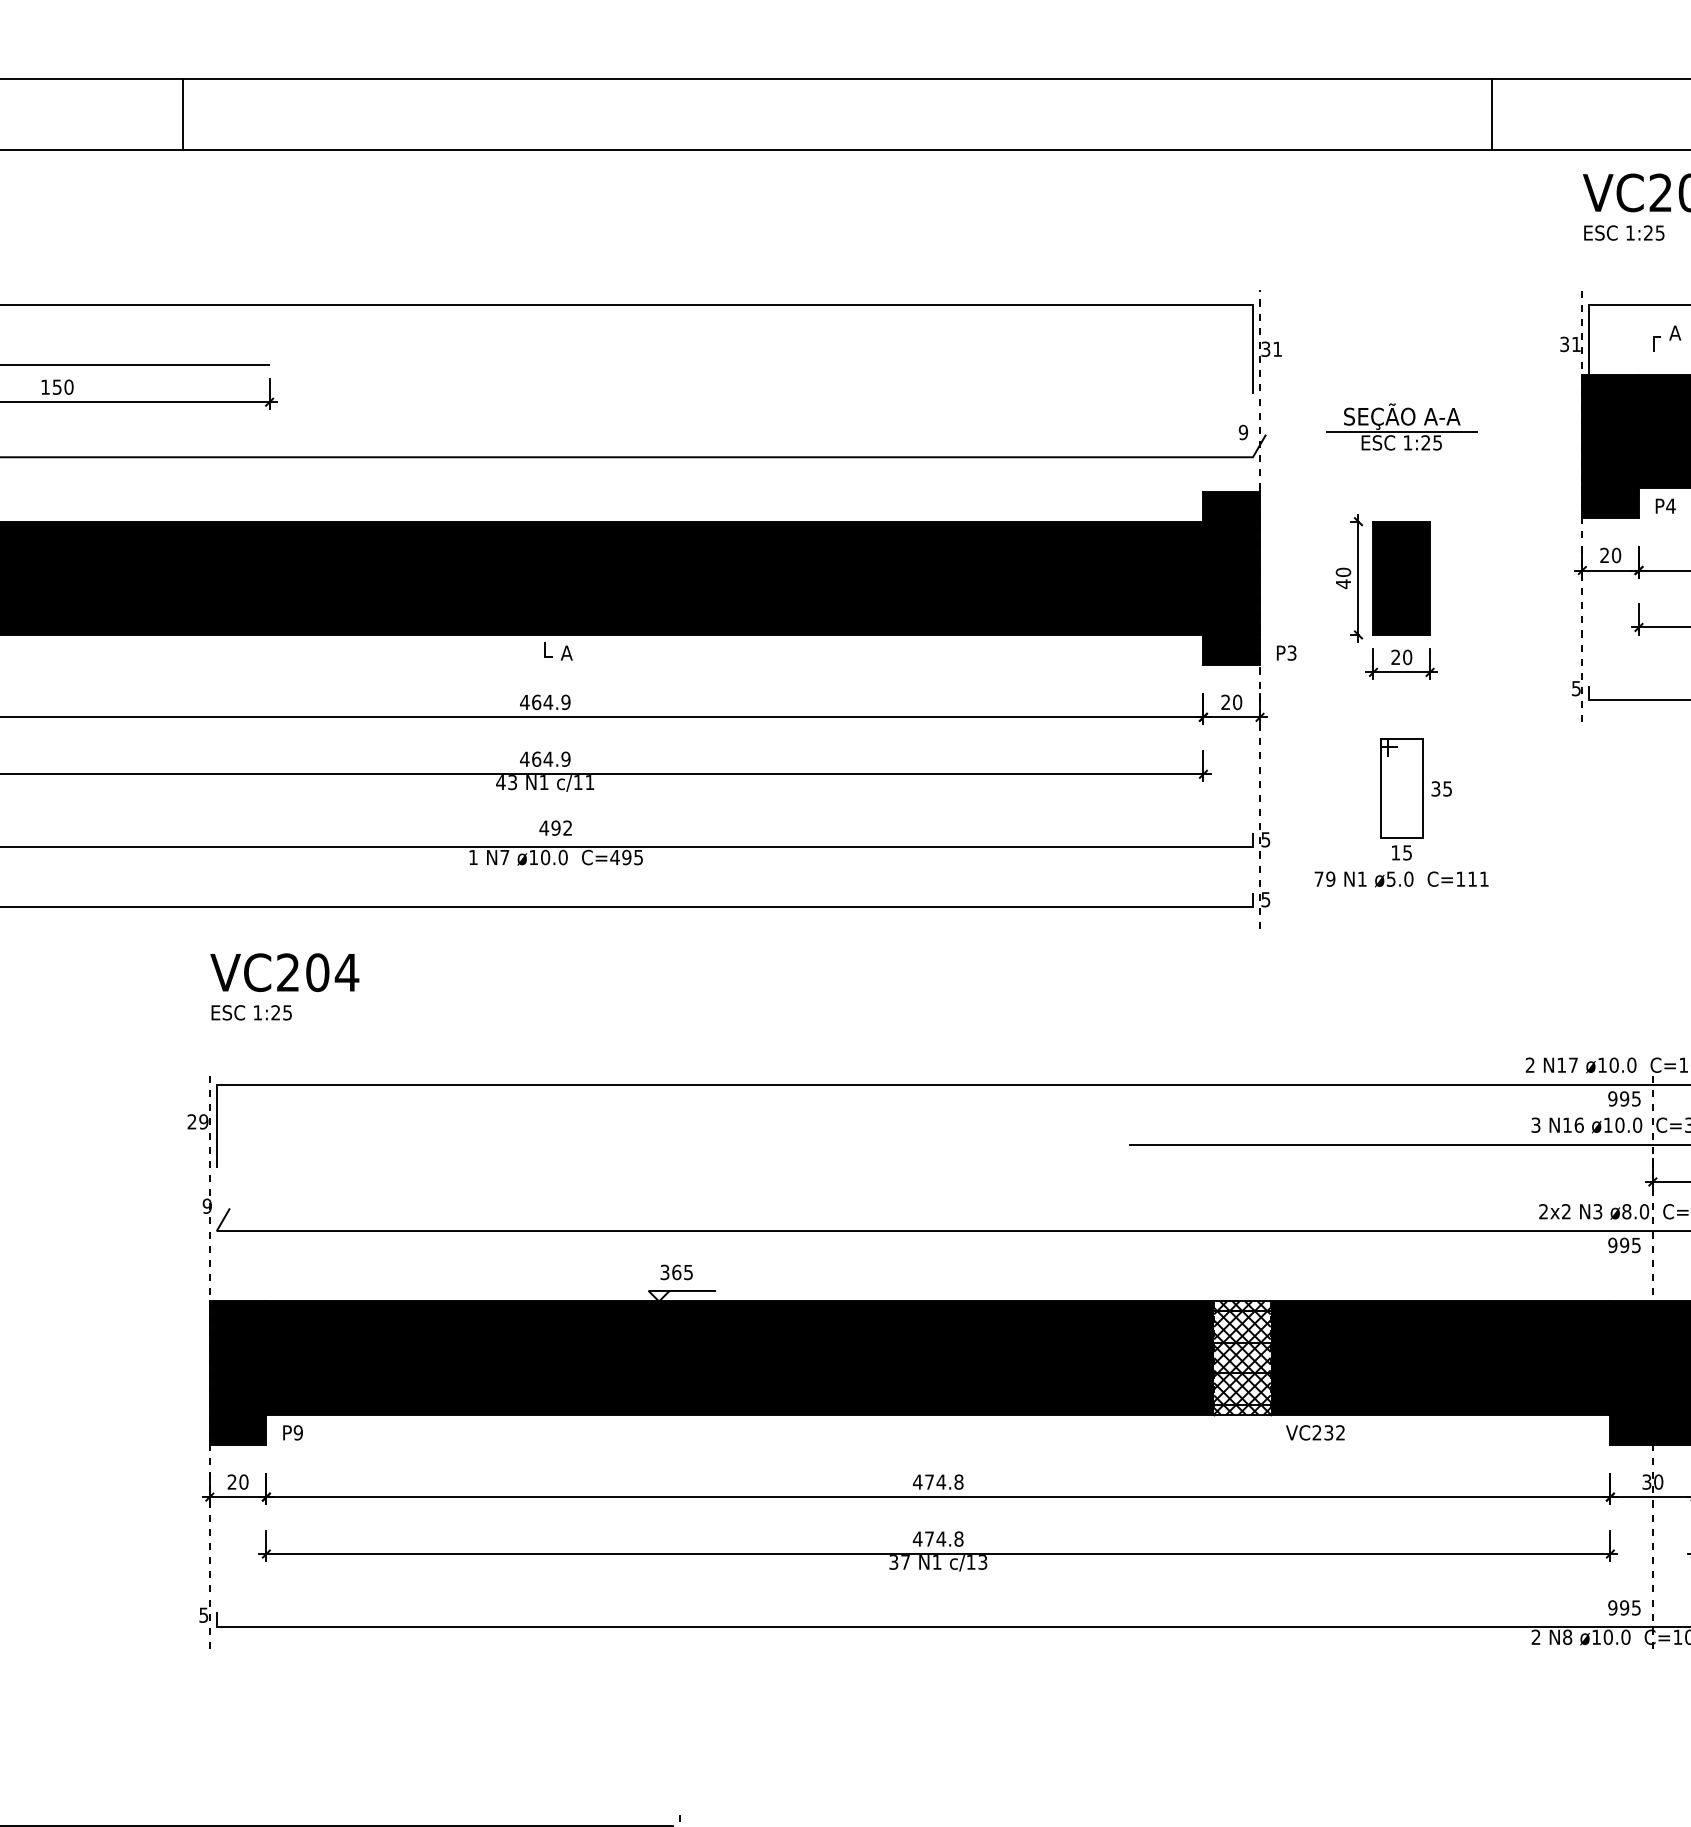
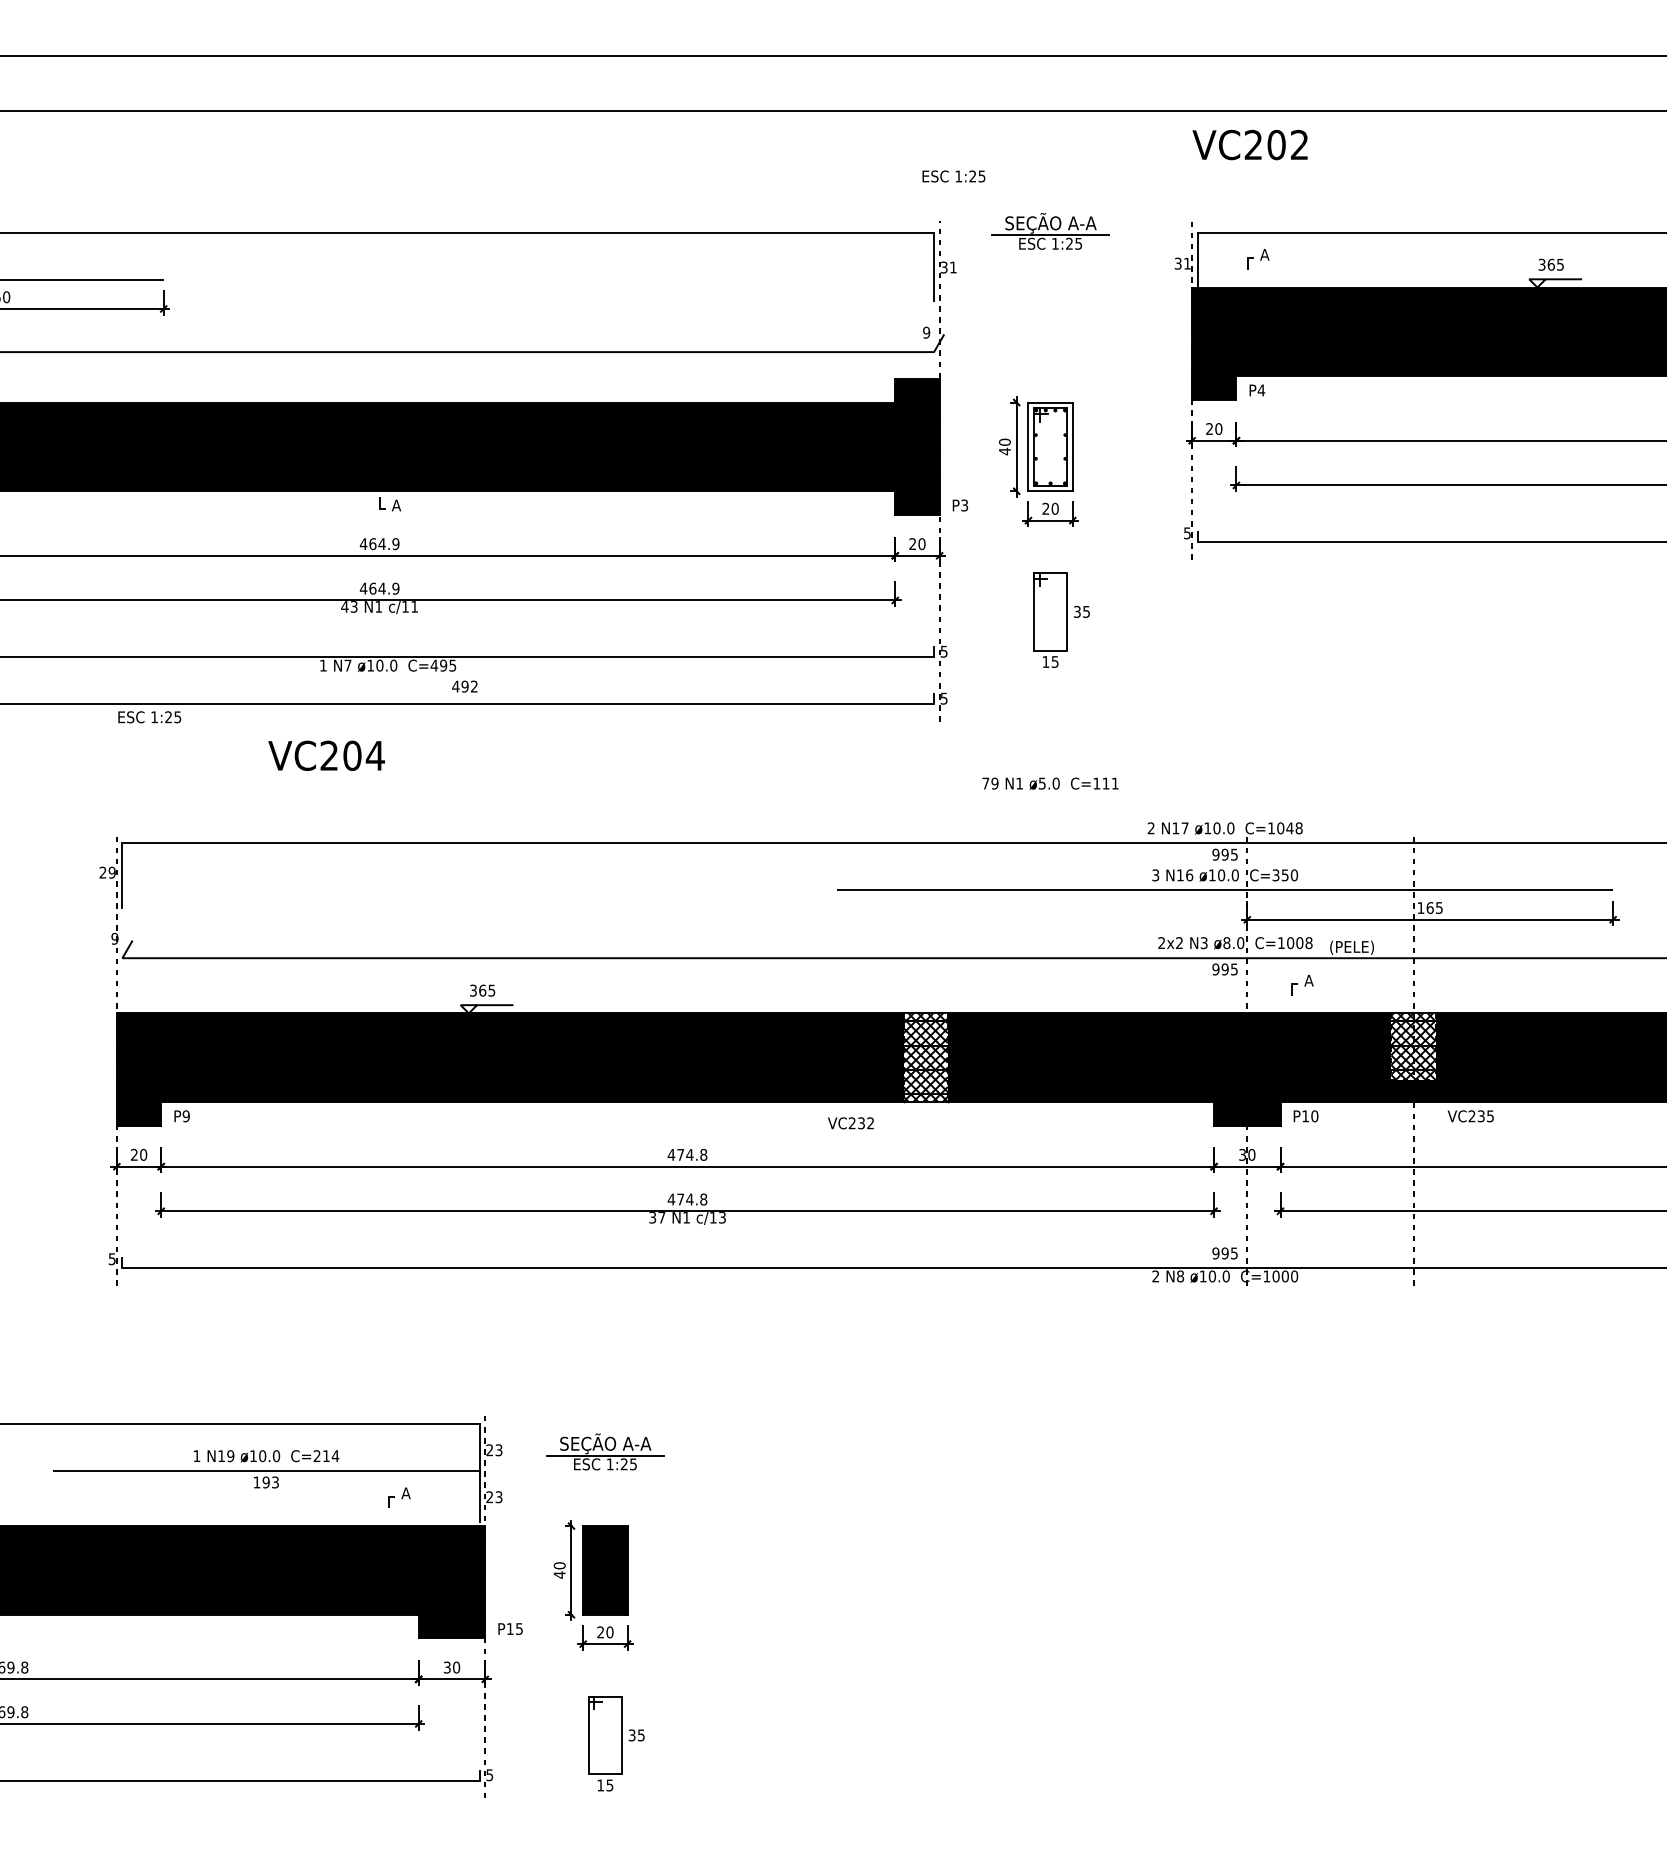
line: (182, 114) -> (95, 83), removed
line: (1492, 114) -> (1121, 83), removed
text: (1623, 233) -> (953, 176), moved
part: (1401, 427) -> (1050, 231), moved
fill: (1401, 577) -> (1050, 446), removed
text: (555, 827) -> (464, 686), moved
text: (1401, 879) -> (1050, 783), moved
text: (284, 972) -> (326, 755), moved
text: (251, 1013) -> (149, 717), moved
text: (1314, 1433) -> (850, 1123), moved

